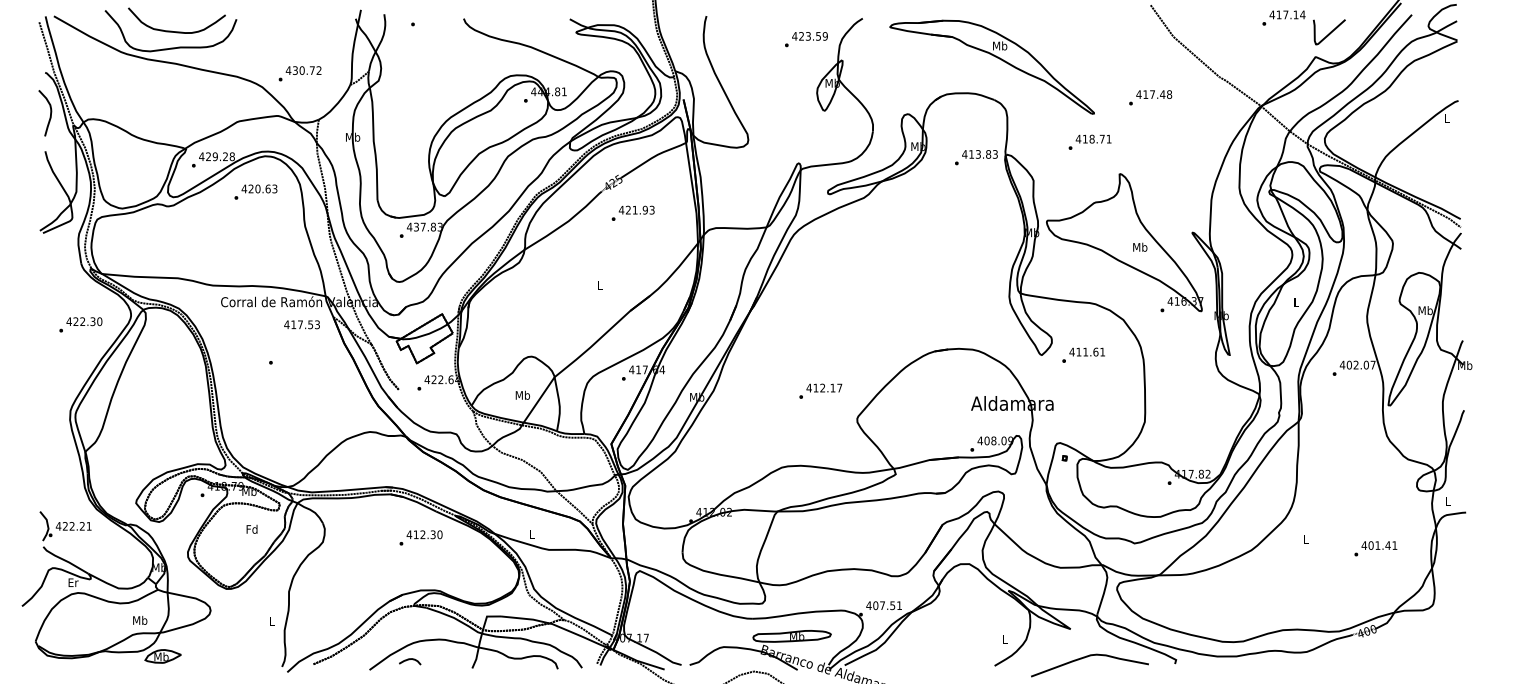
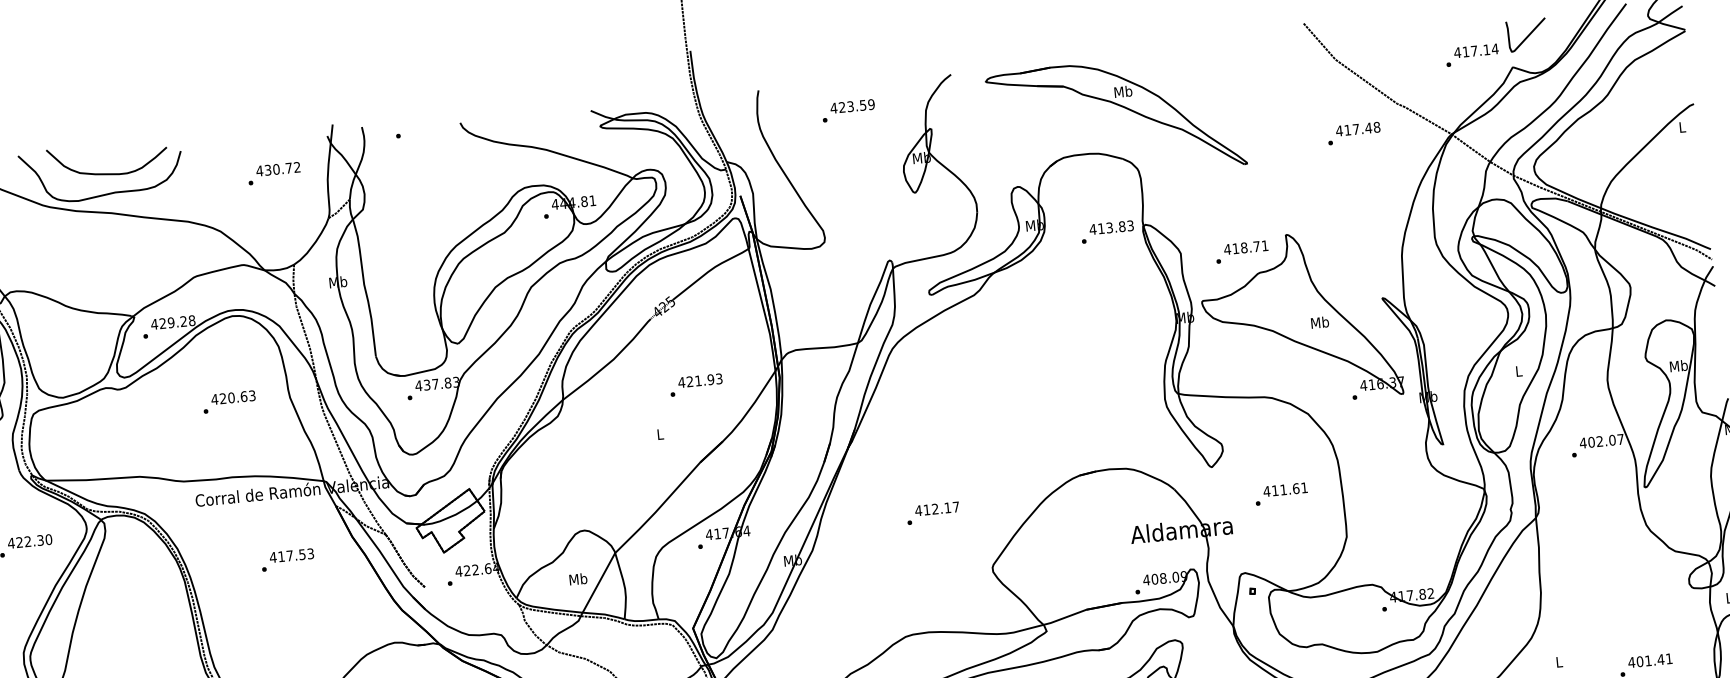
text: (1283, 17) -> (1471, 54), moved
text: (806, 39) -> (848, 110), moved
text: (299, 73) -> (273, 173), moved
text: (1150, 97) -> (1353, 133), moved
text: (1089, 141) -> (1241, 251), moved
text: (255, 191) -> (228, 401), moved
text: (632, 212) -> (695, 384), moved
text: (301, 324) -> (291, 555), moved
text: (1083, 354) -> (1281, 493), moved
text: (820, 390) -> (932, 512), moved

